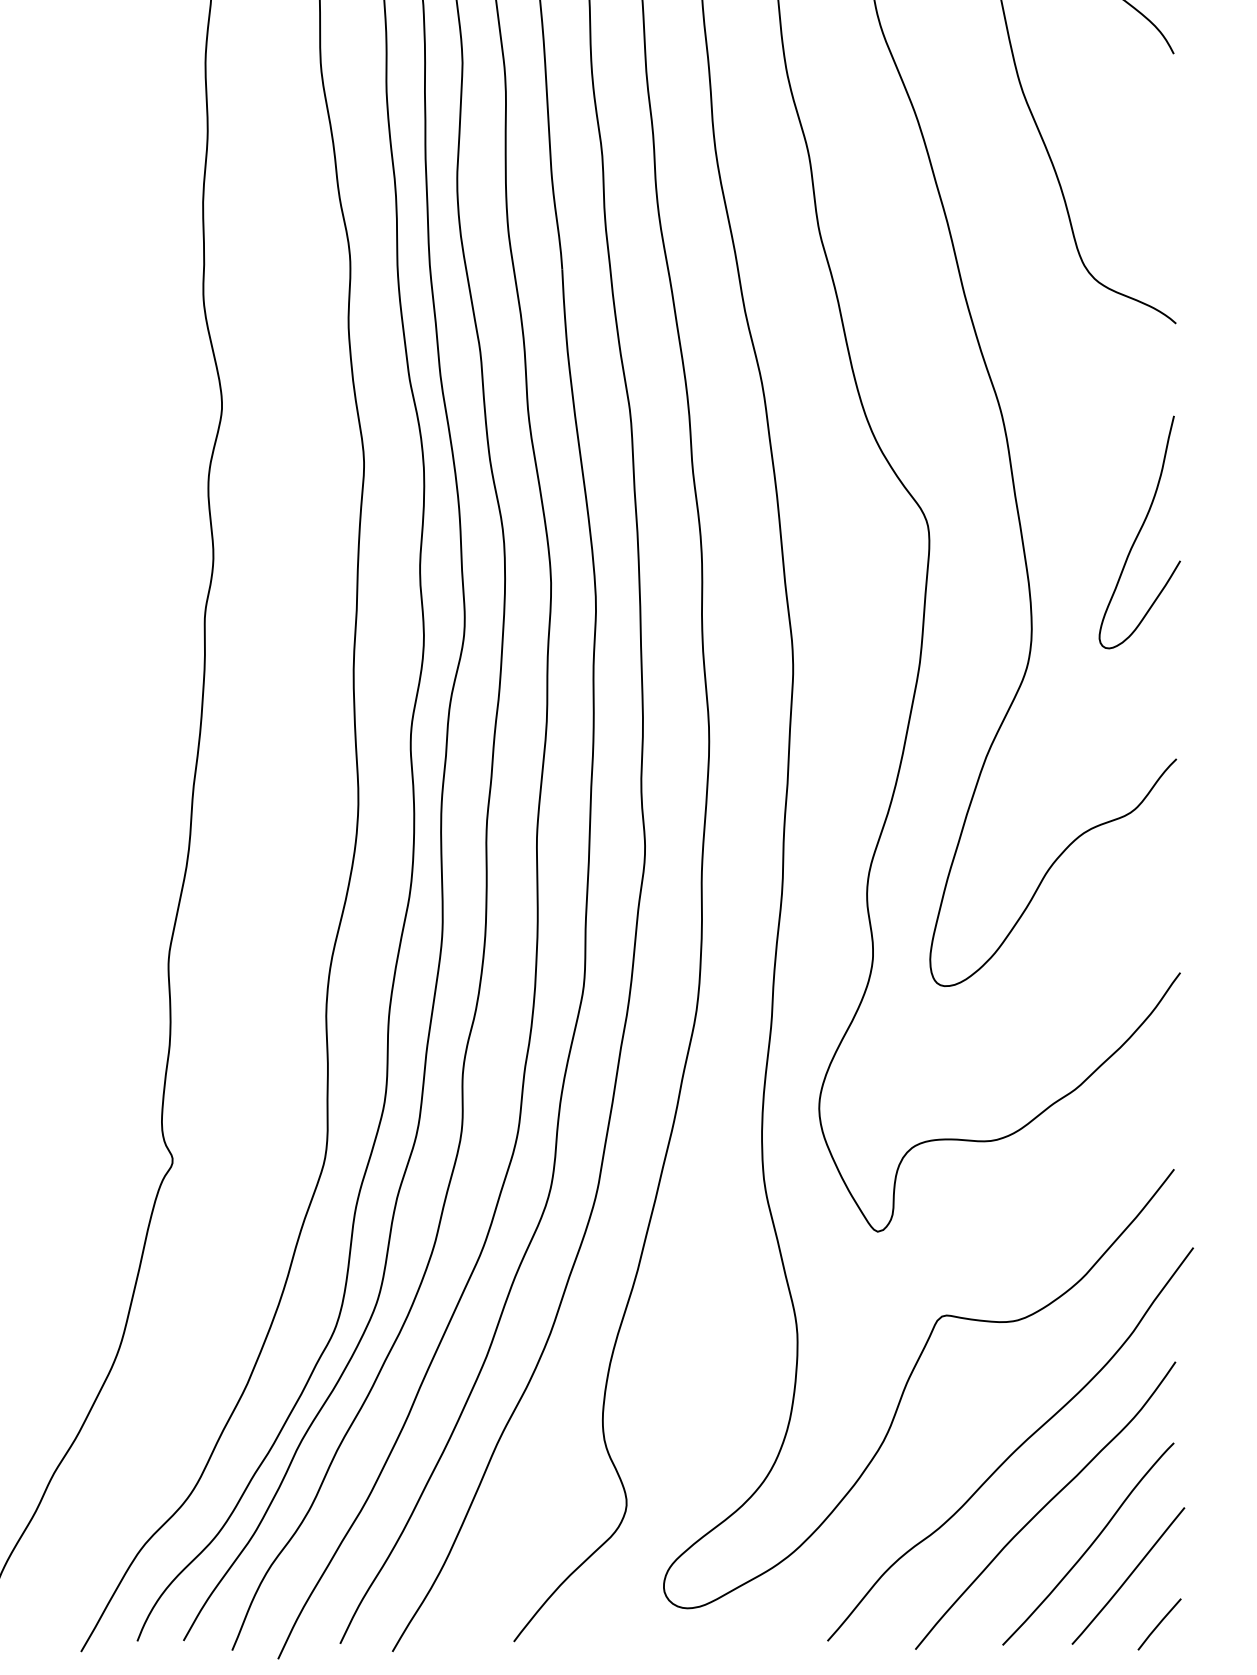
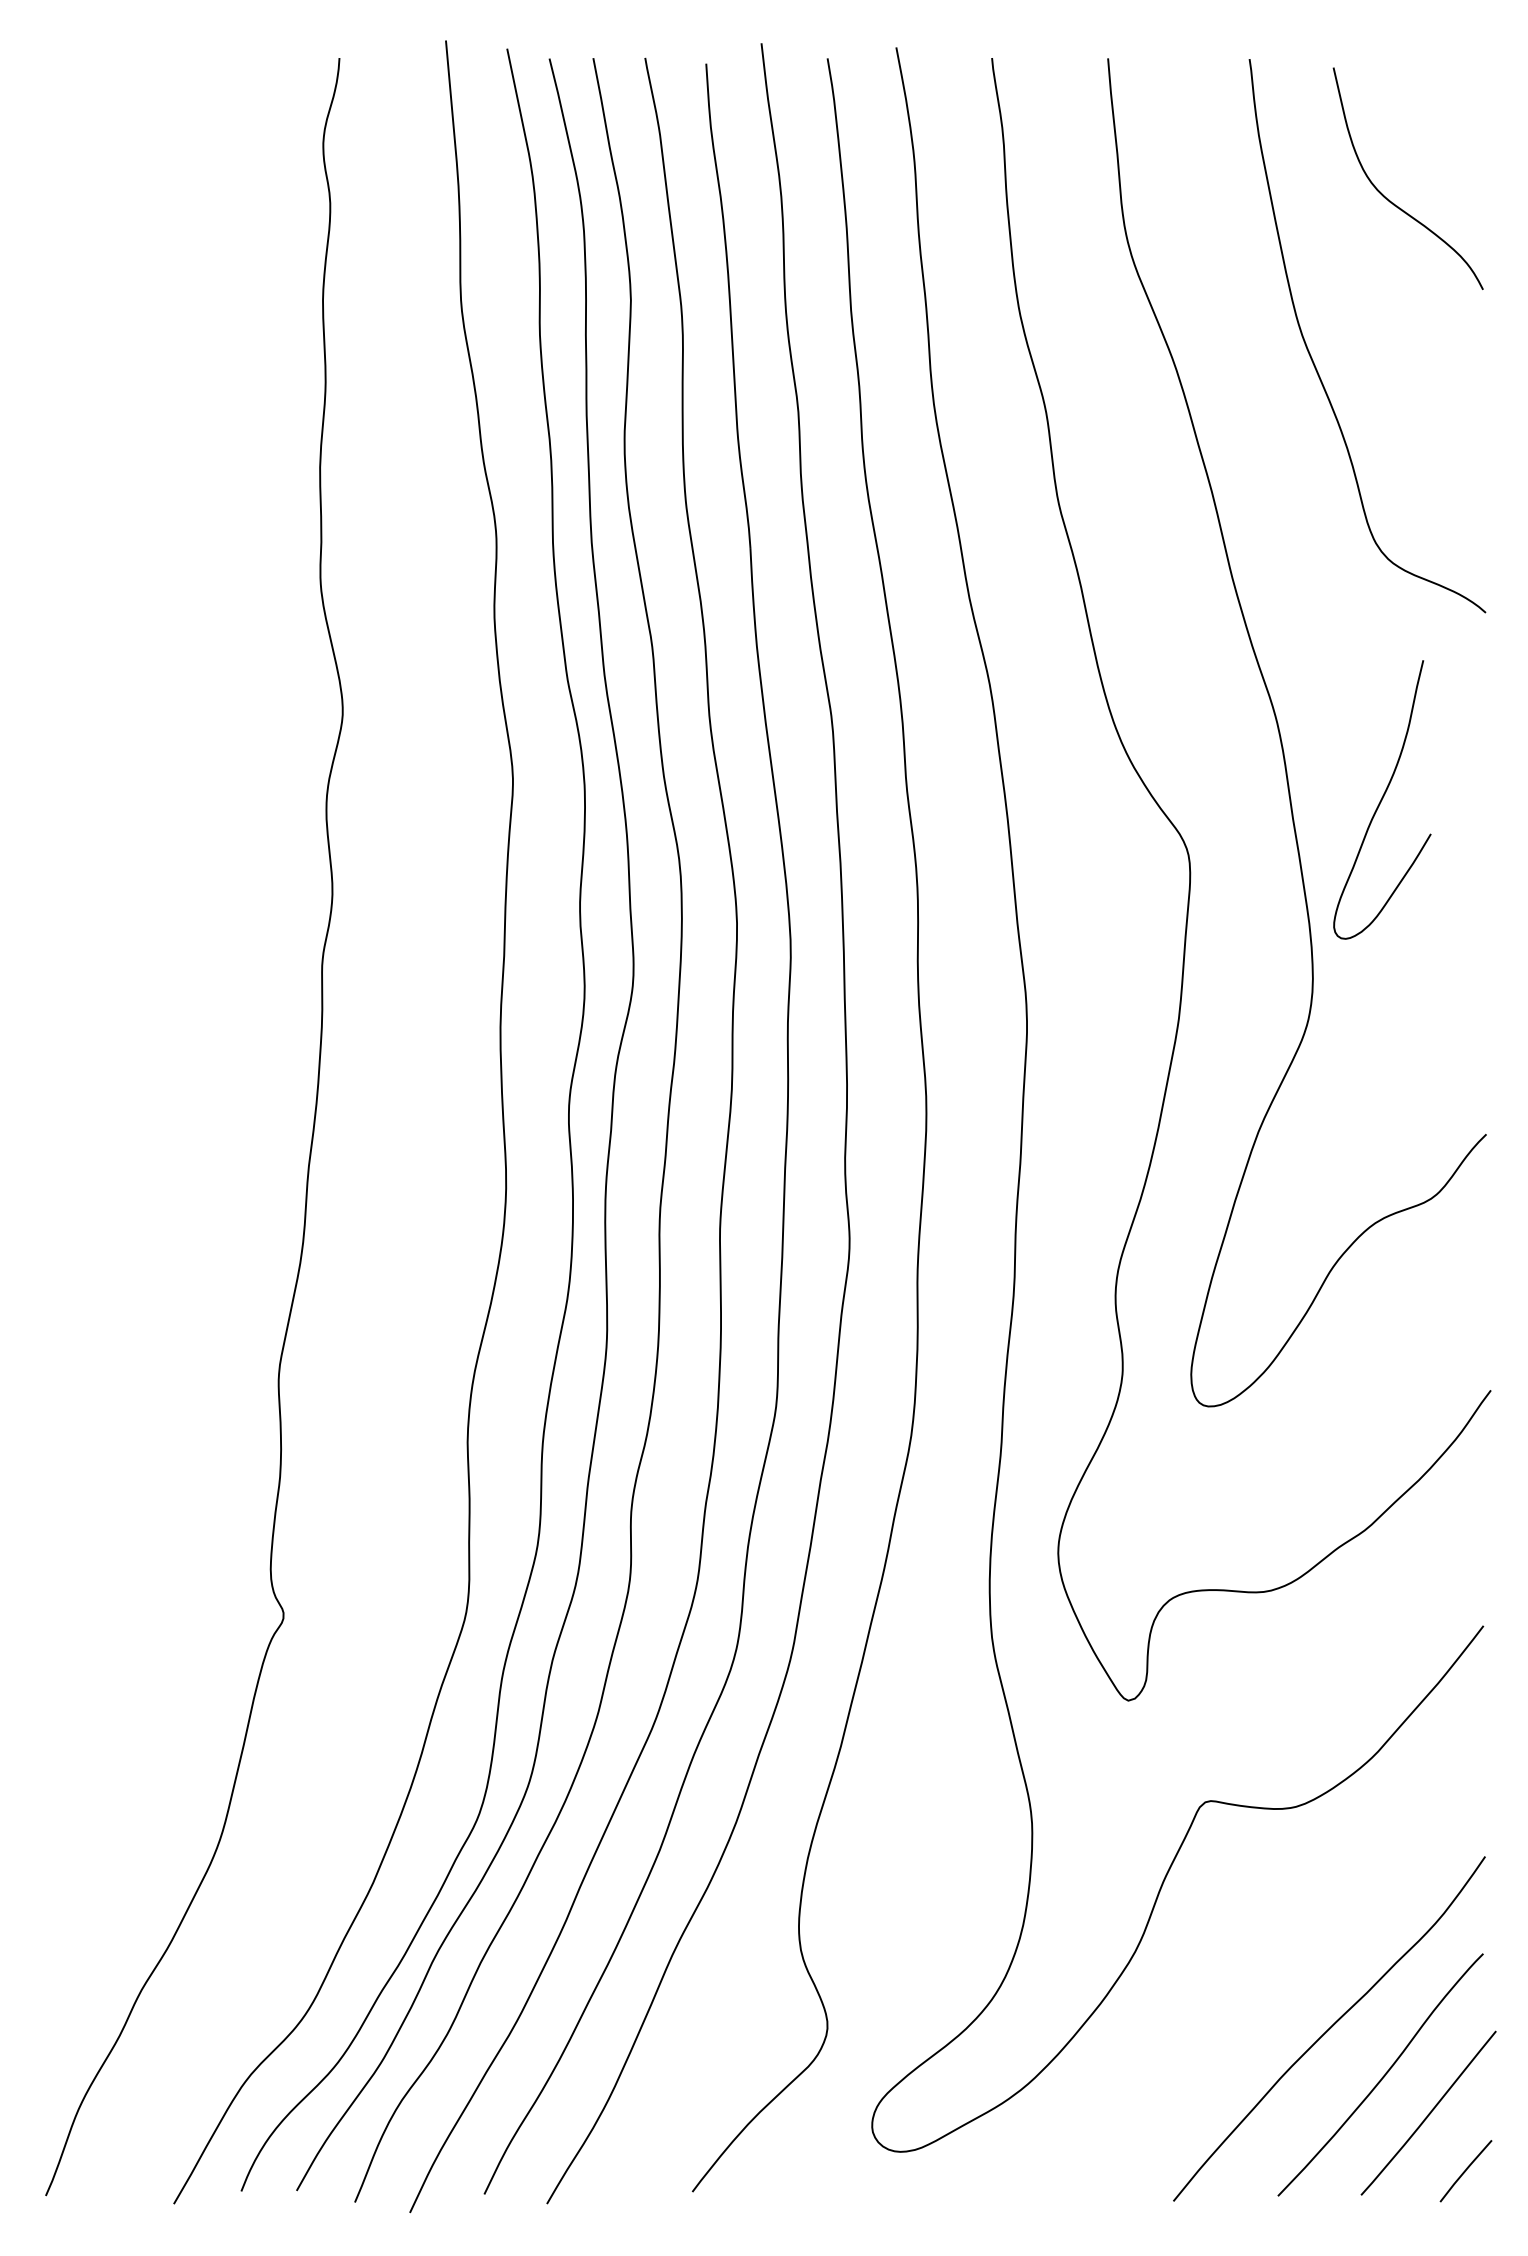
curve: (1139, 532) -> (1382, 799), moved
curve: (1015, 1449) -> (1293, 1961), removed

